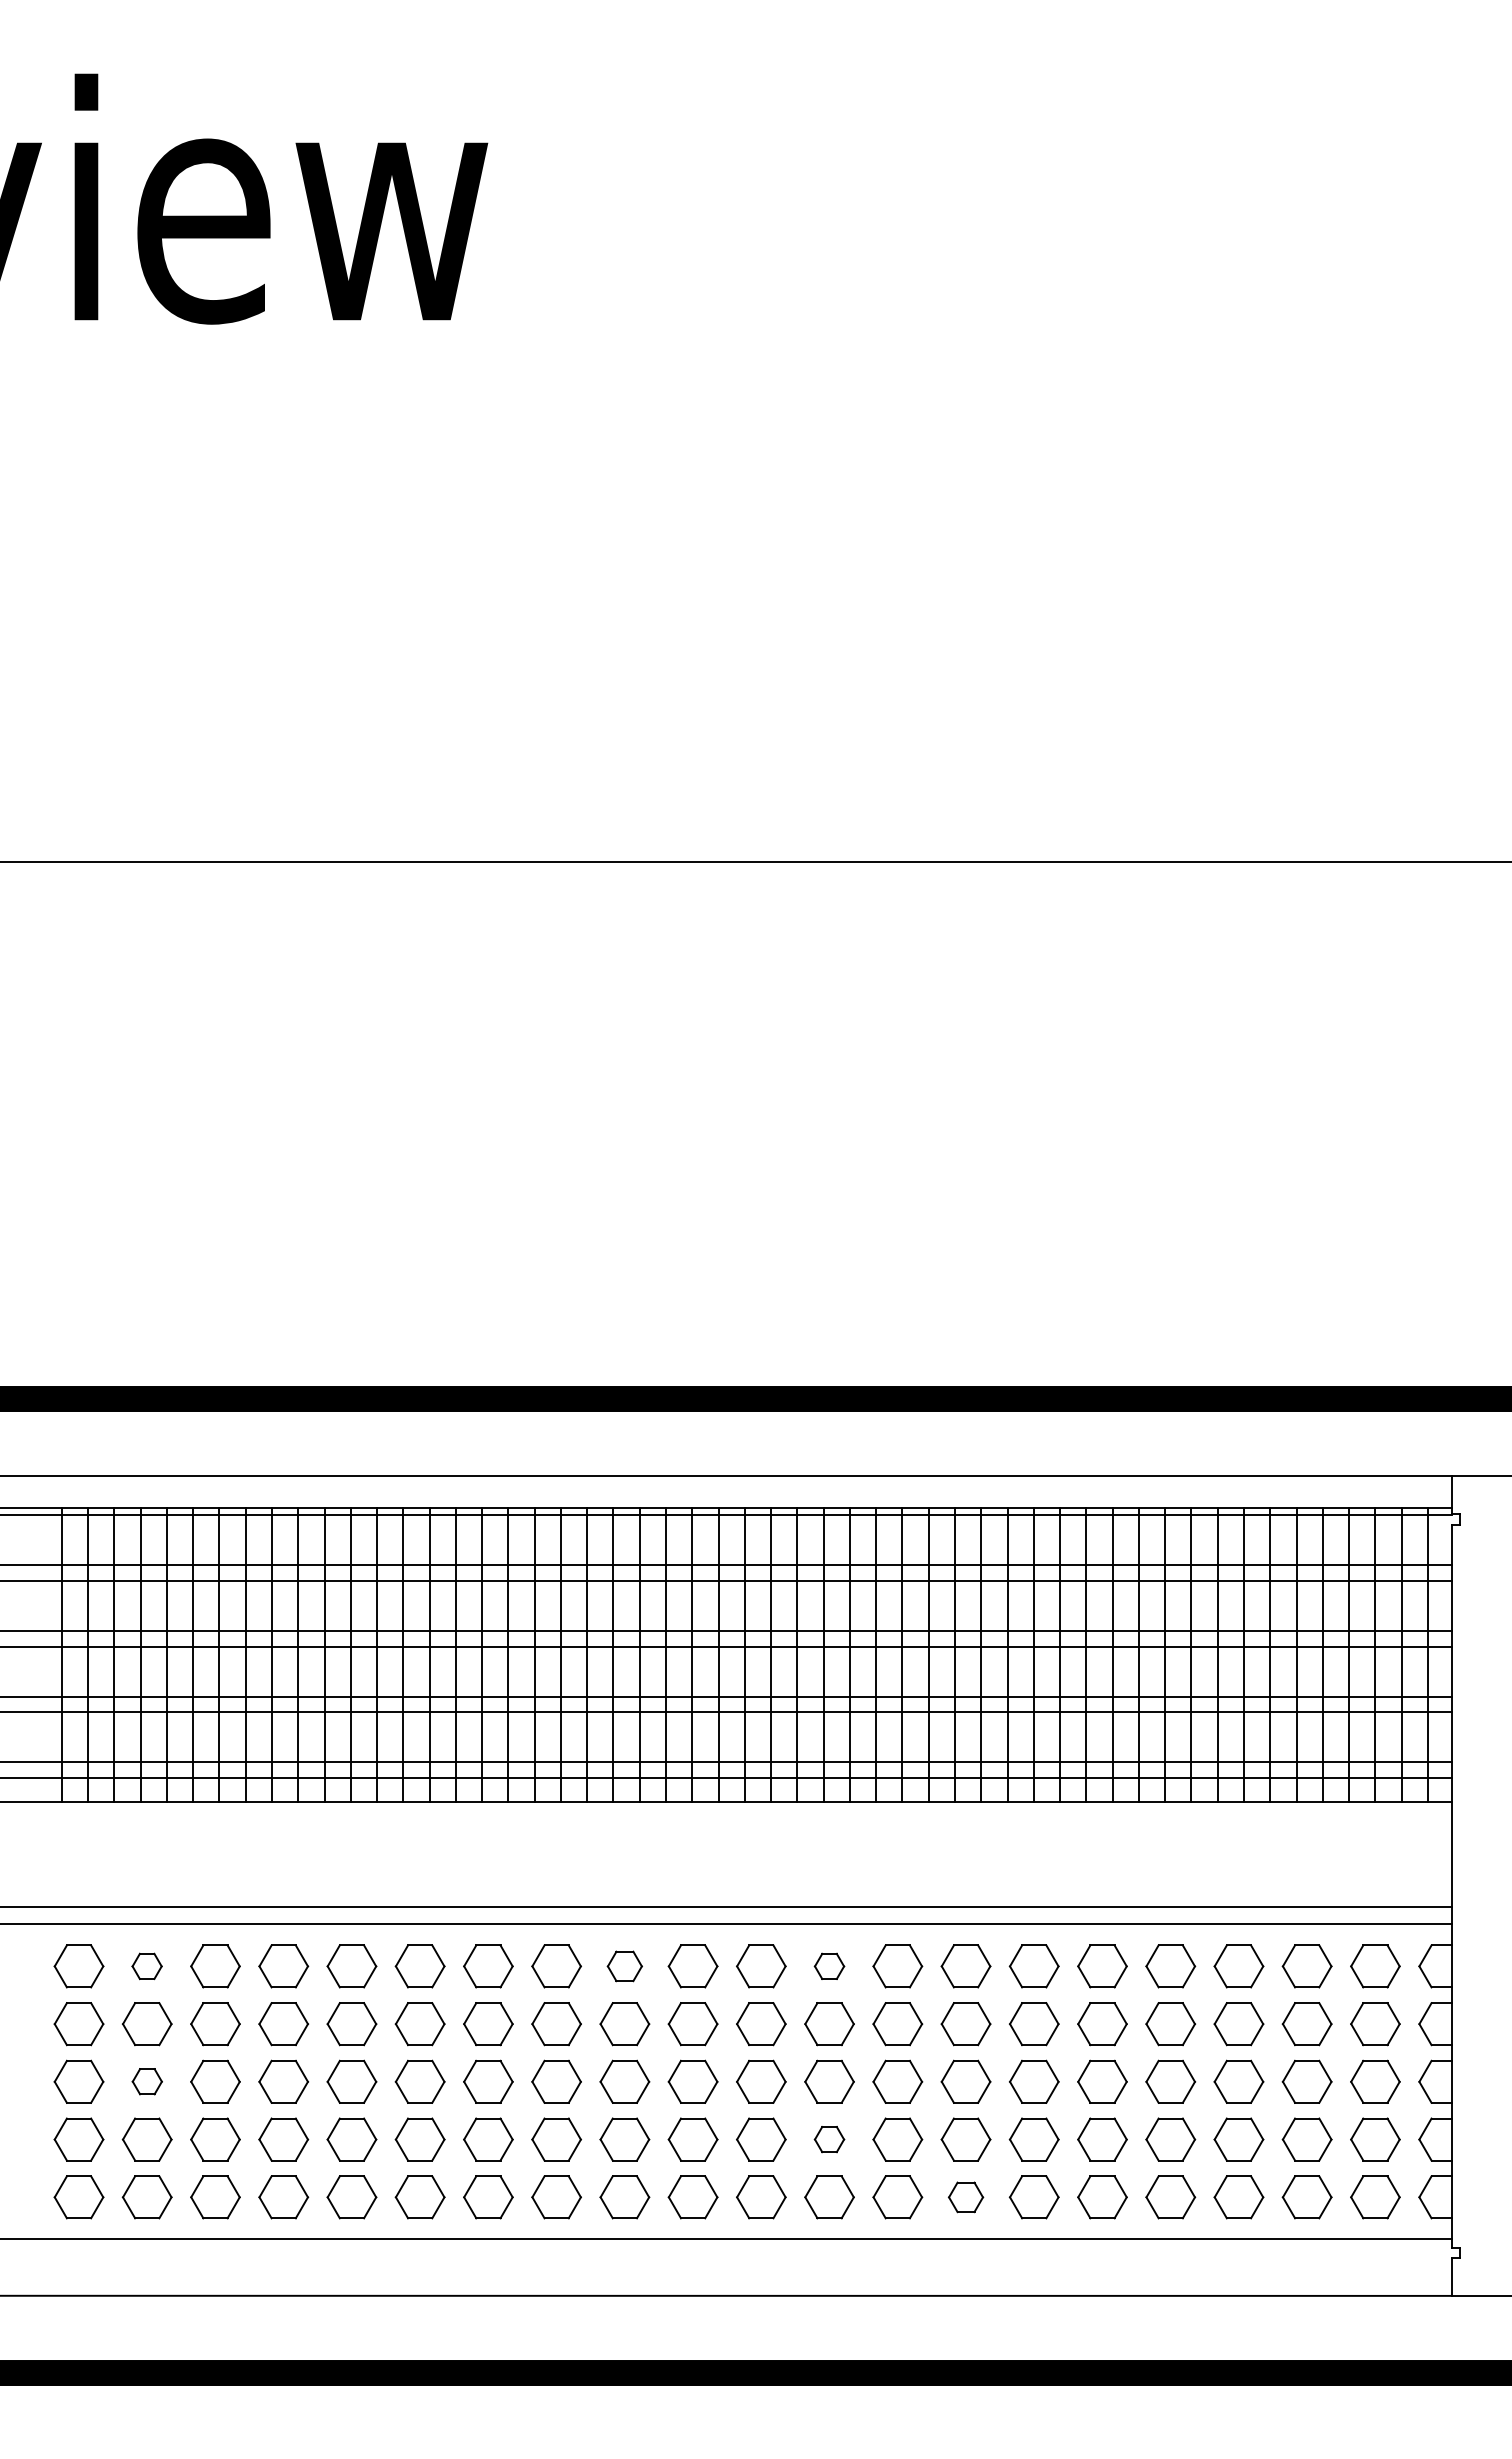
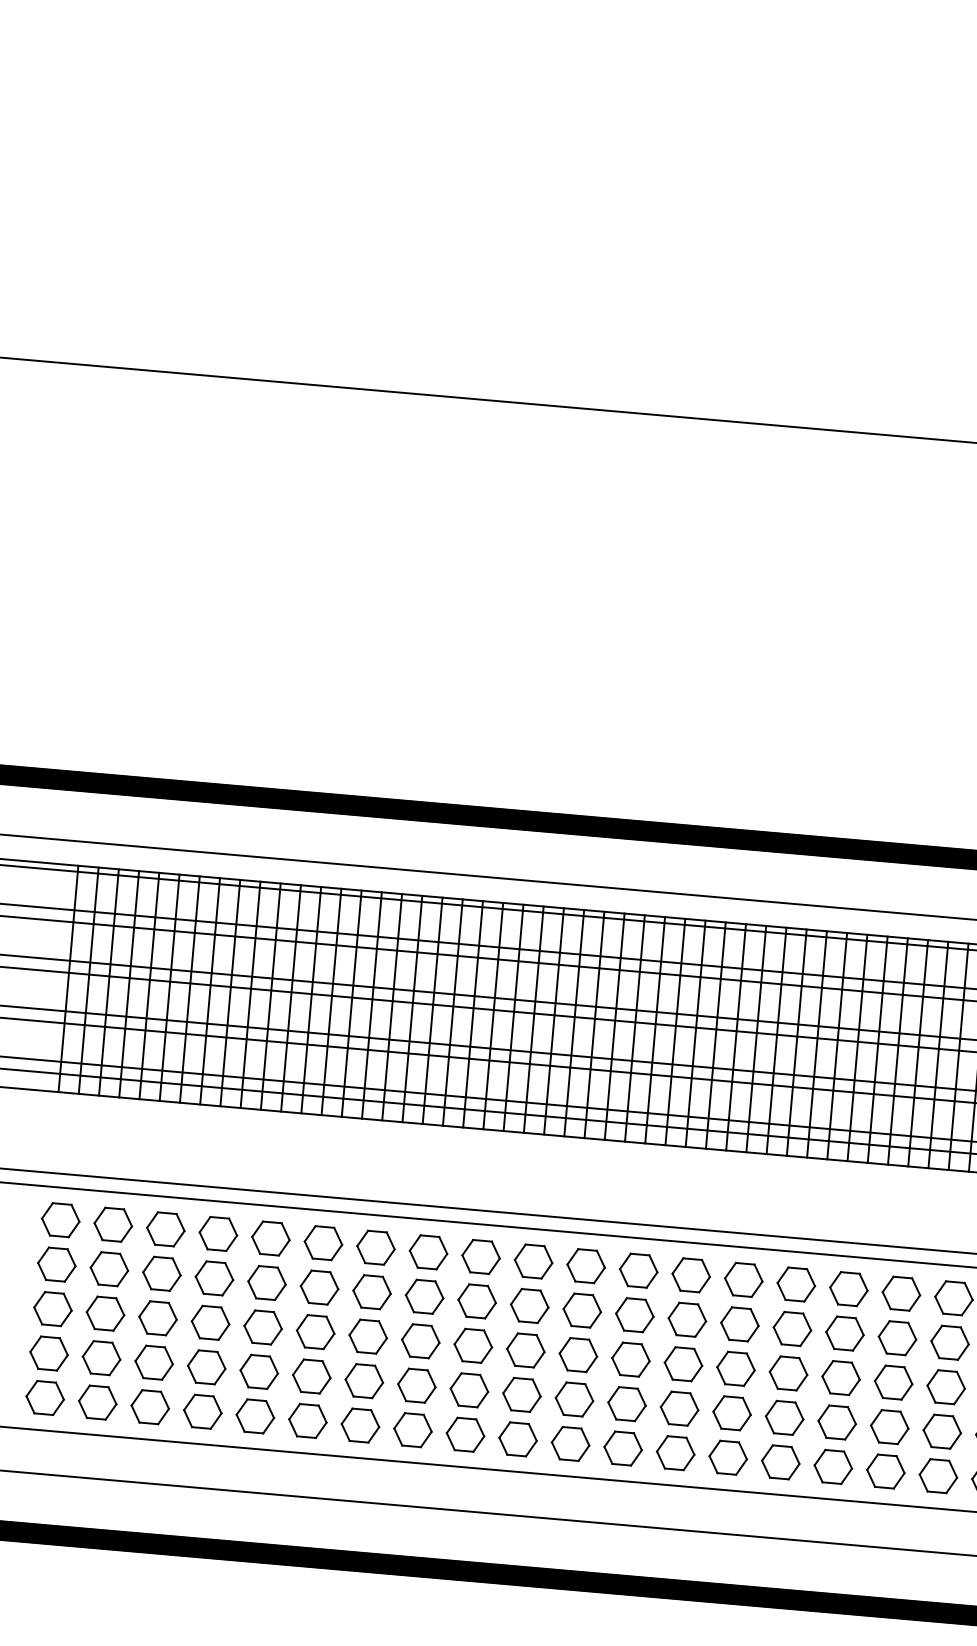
part: (146, 1966) -> (112, 1224), size x1.67
part: (624, 1966) -> (480, 1257), size x1.43
part: (829, 1966) -> (638, 1270), size x1.67
part: (147, 2081) -> (105, 1313), size x1.67
part: (829, 2139) -> (626, 1404), size x1.67
part: (965, 2197) -> (727, 1457), size x1.43

